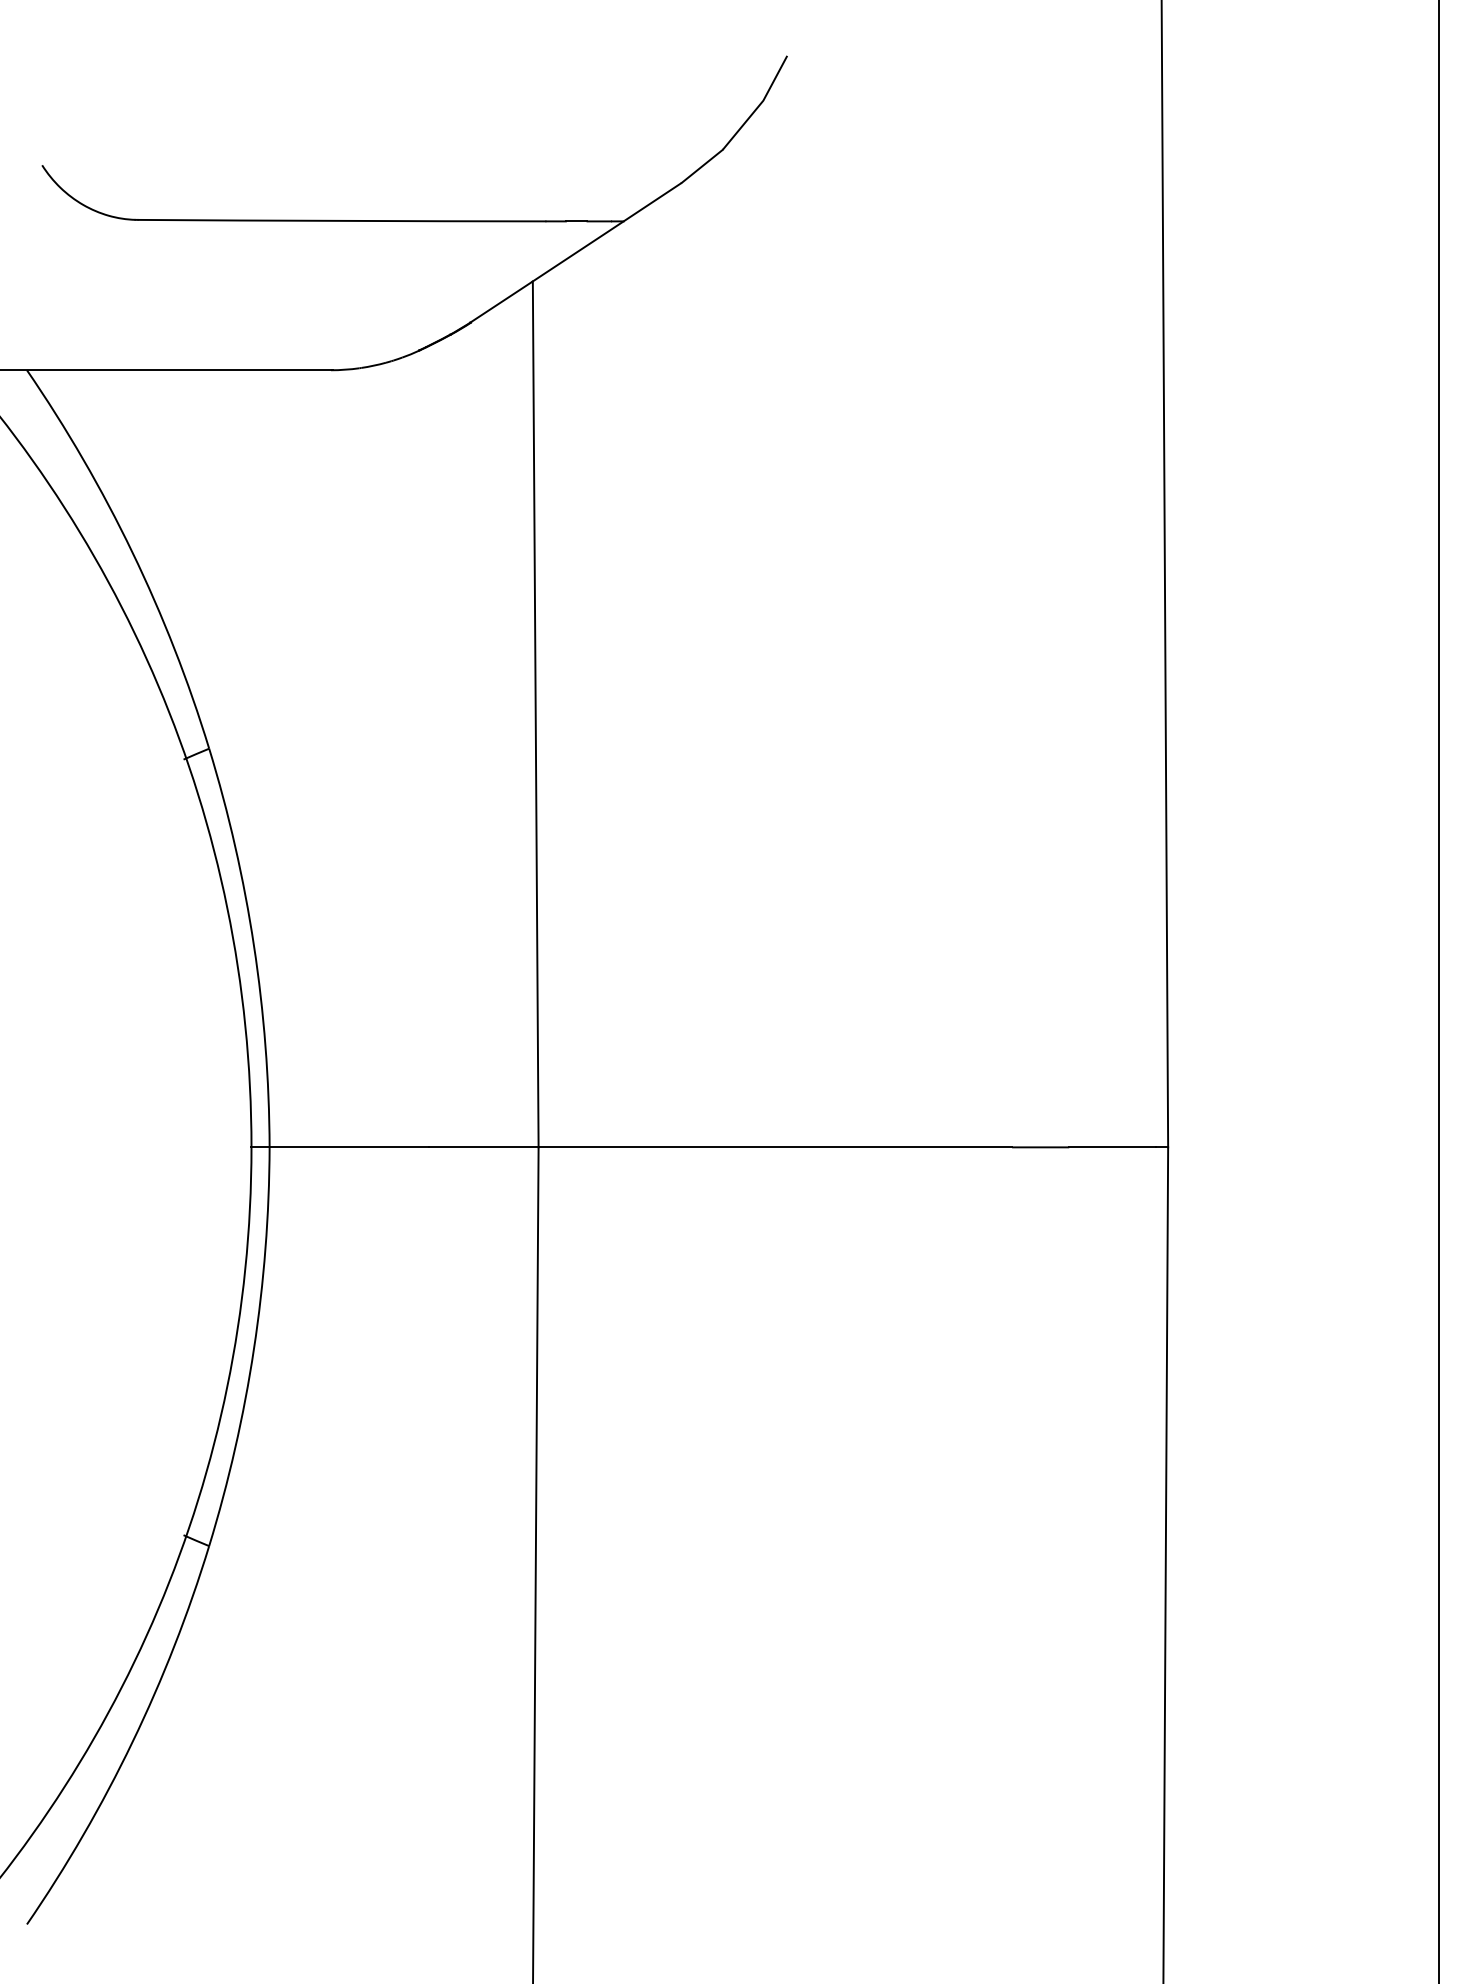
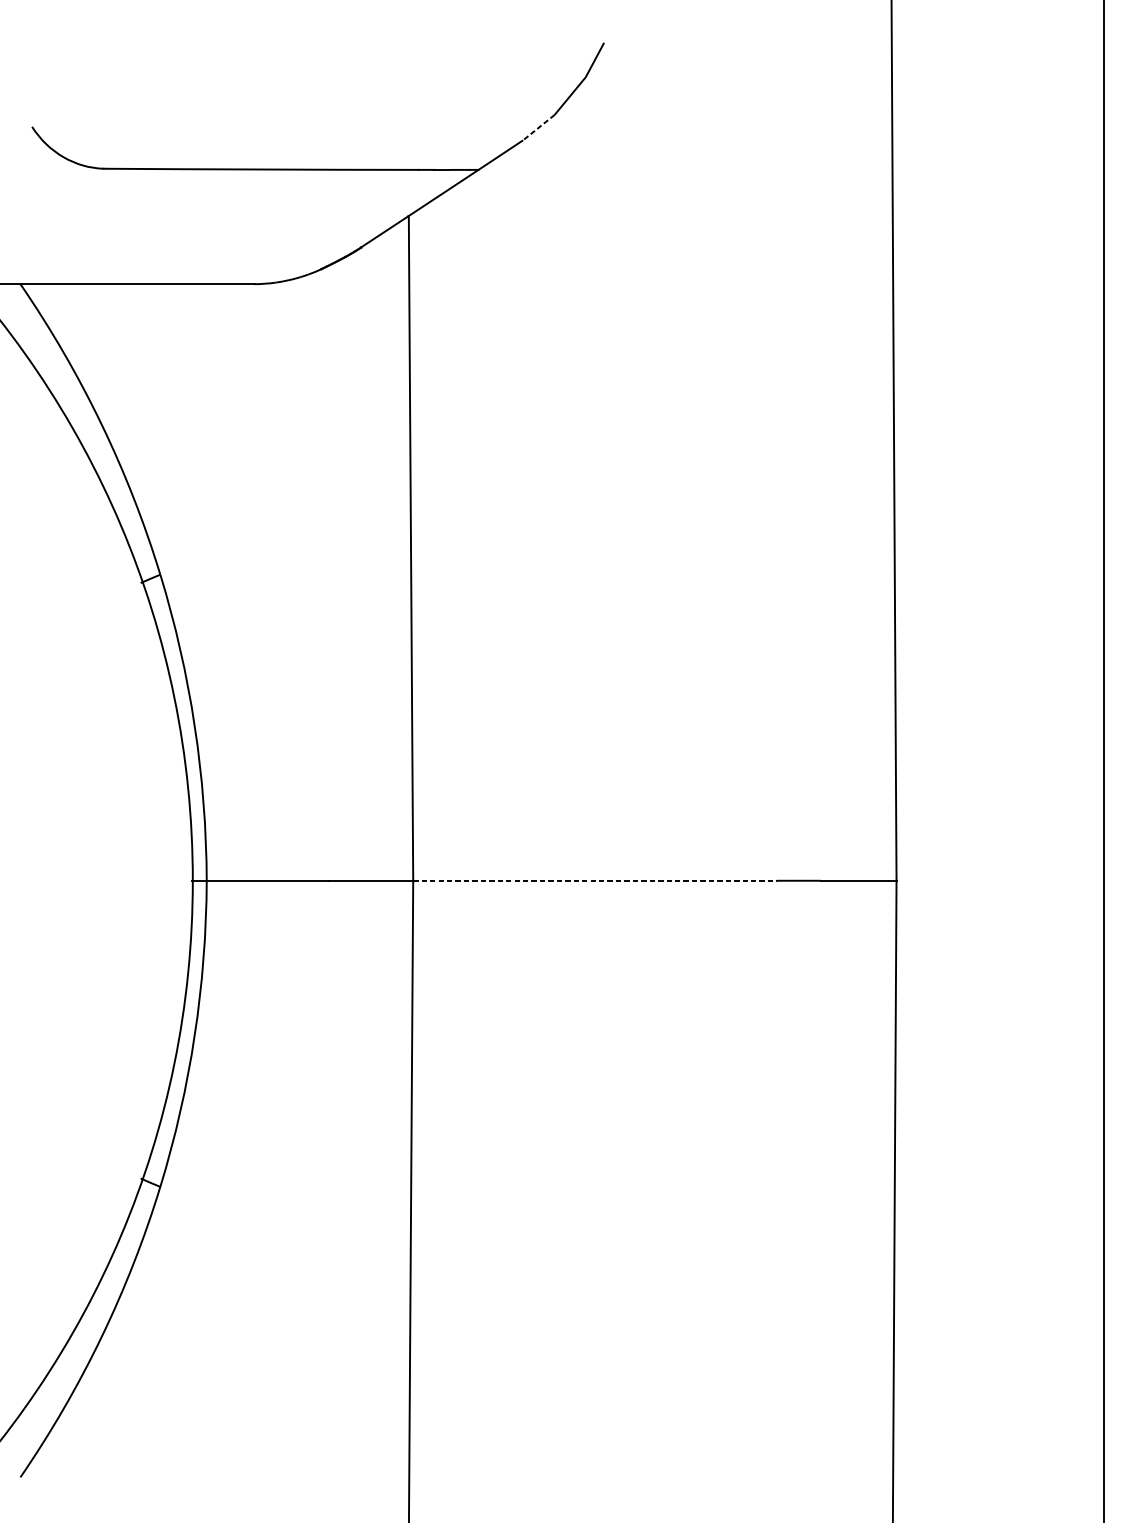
line: (701, 166) -> (538, 127), solid -> dashed
line: (775, 1147) -> (595, 880), solid -> dashed

